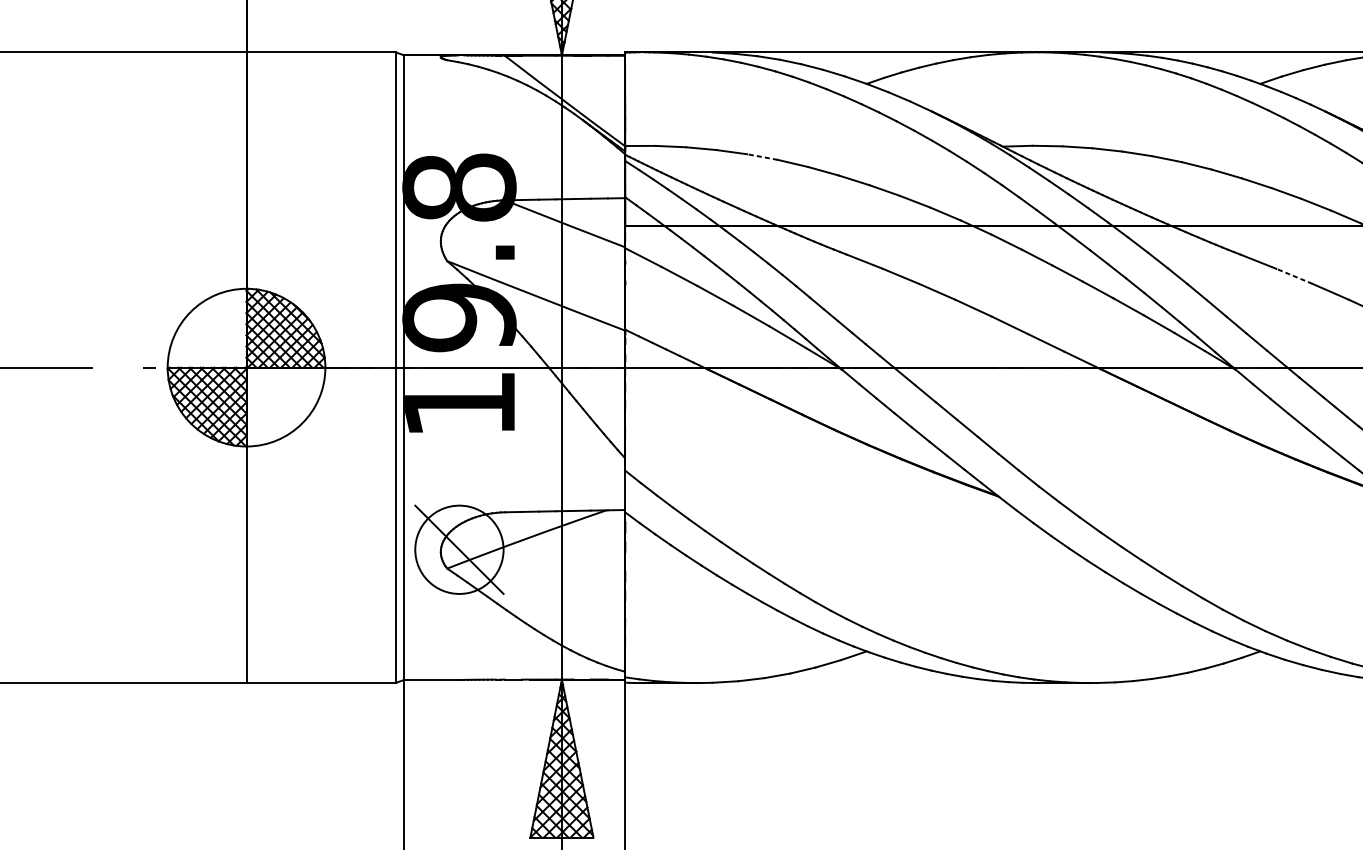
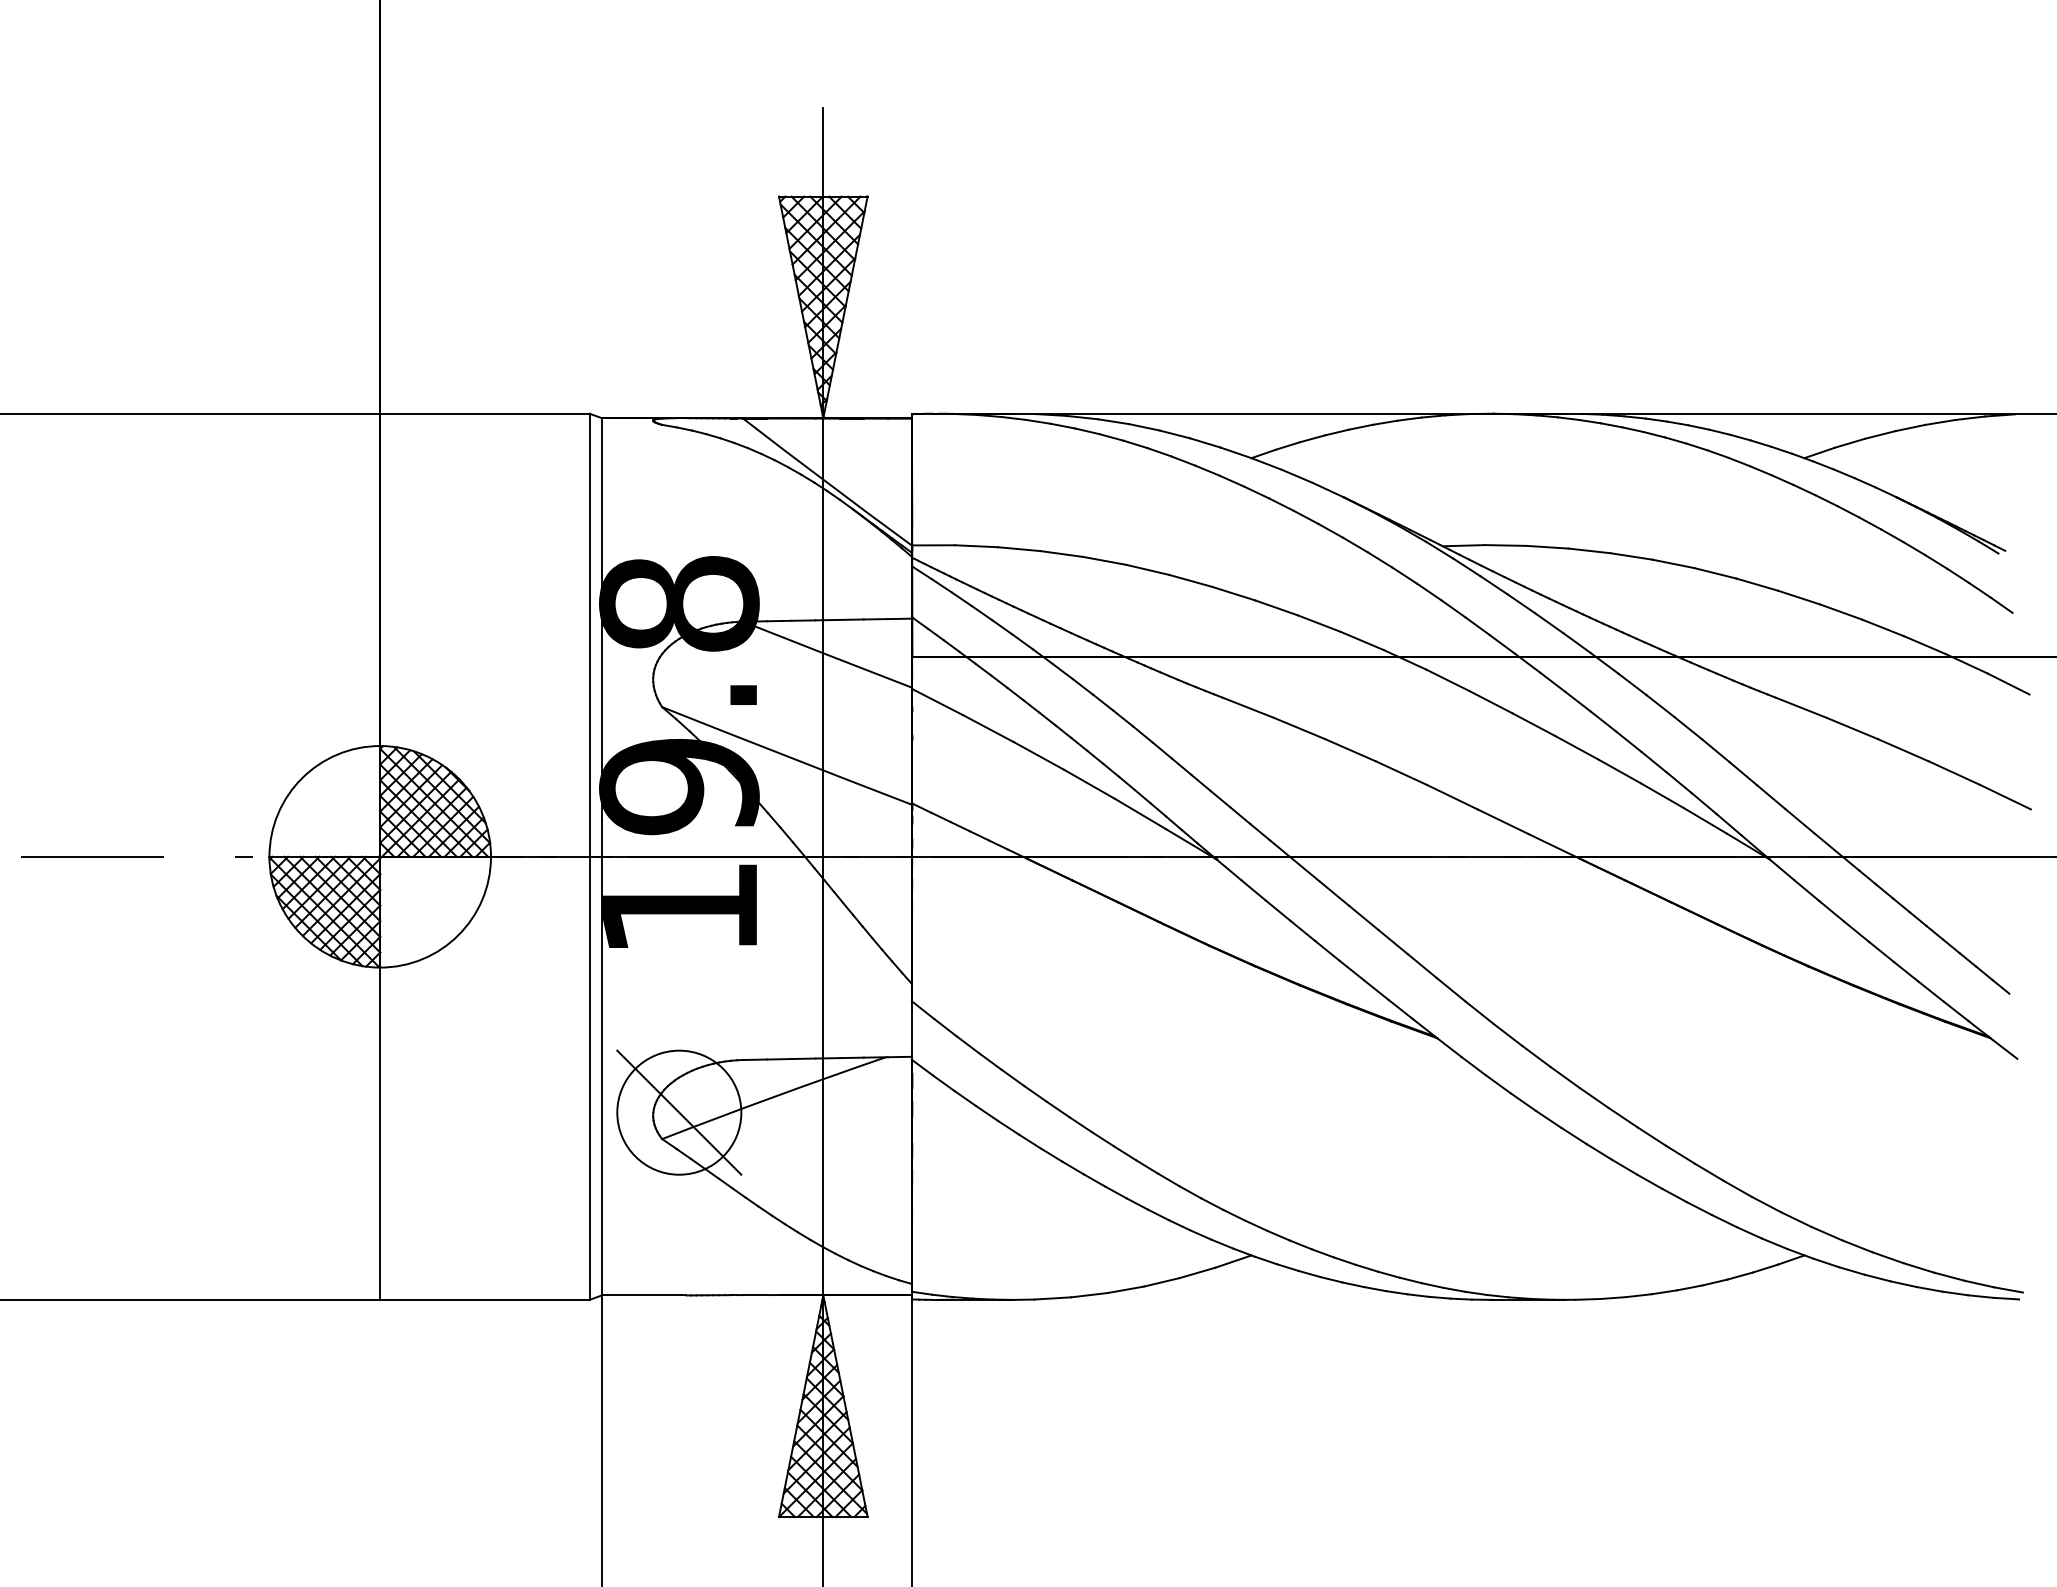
line: (762, 156) -> (1105, 560), dashed -> solid
line: (1294, 276) -> (1852, 728), dashed -> solid

